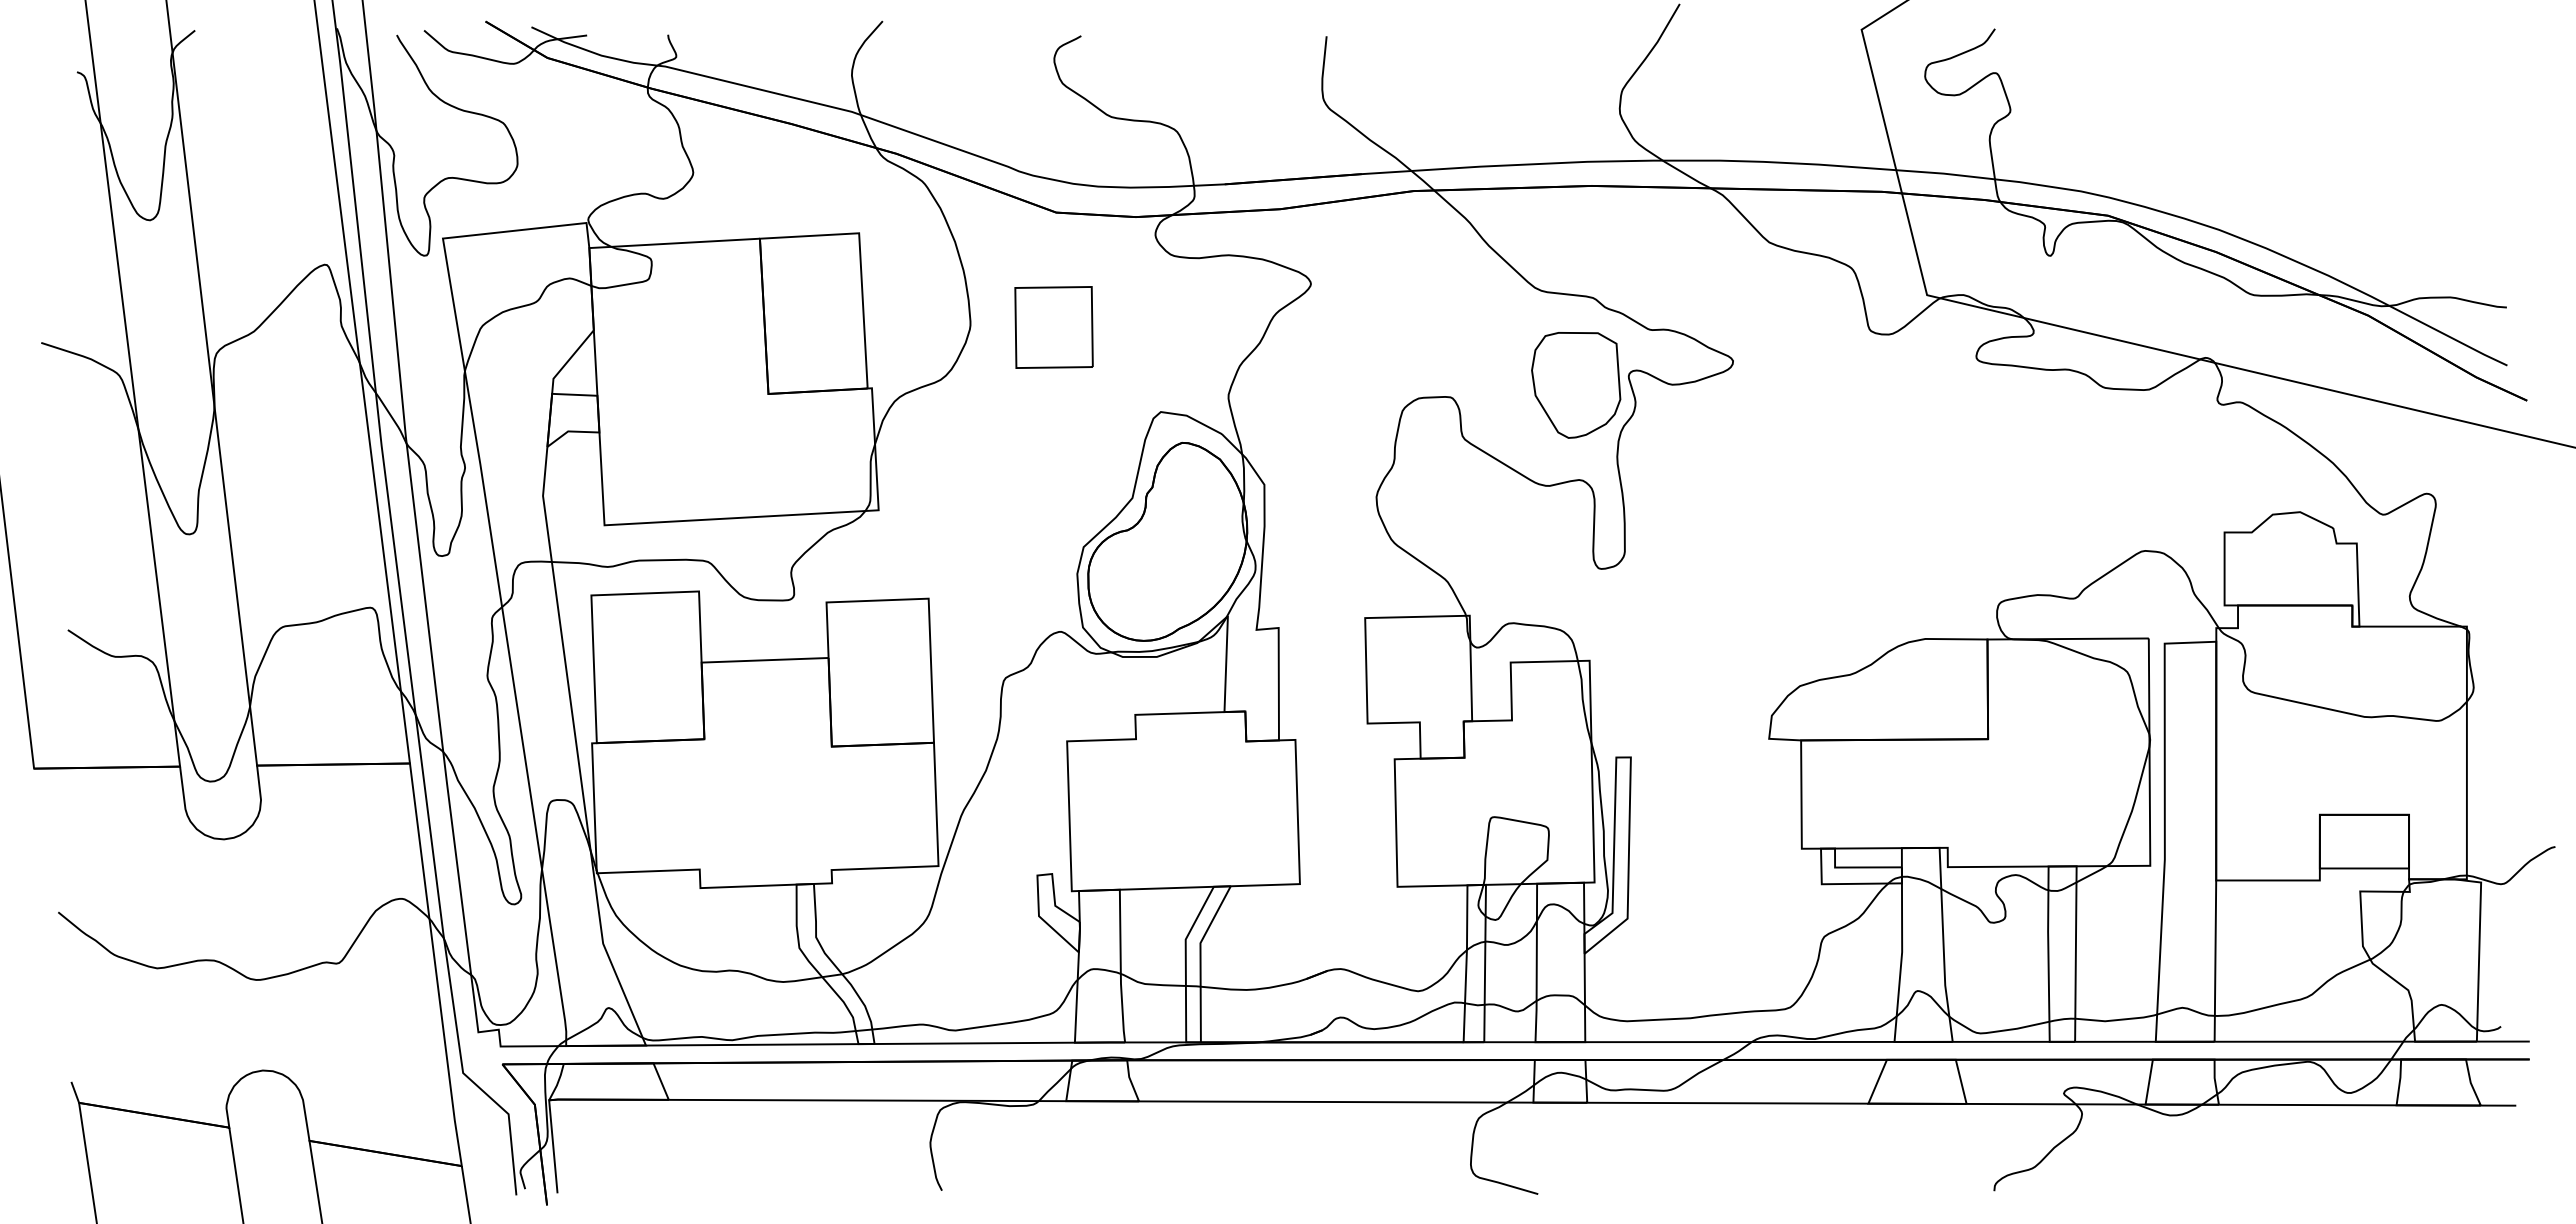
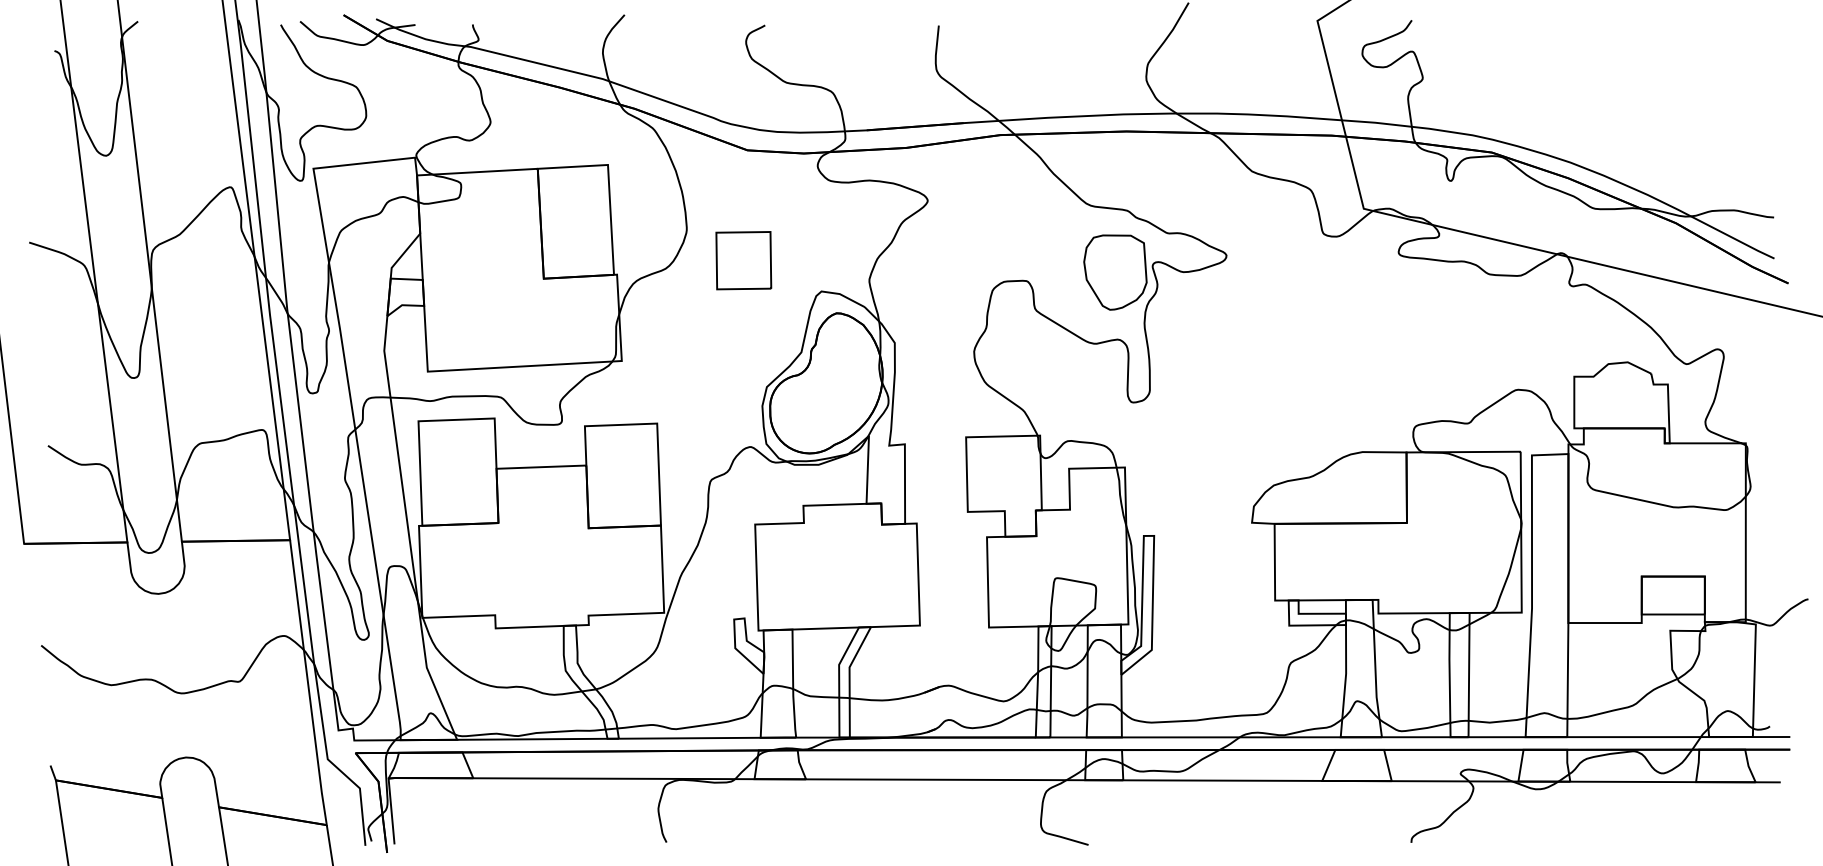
part: (1053, 327) -> (743, 260), moved

